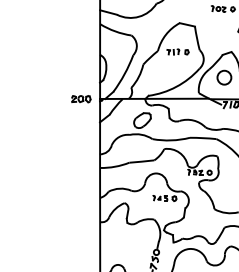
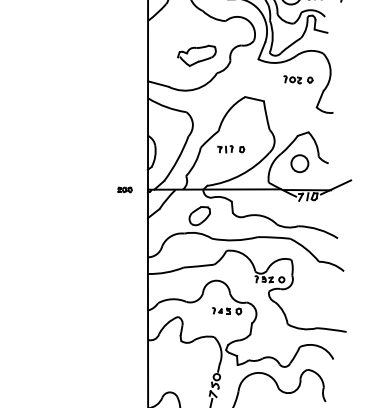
part: (178, 52) -> (231, 149), moved
part: (80, 98) -> (124, 189), size x0.6

